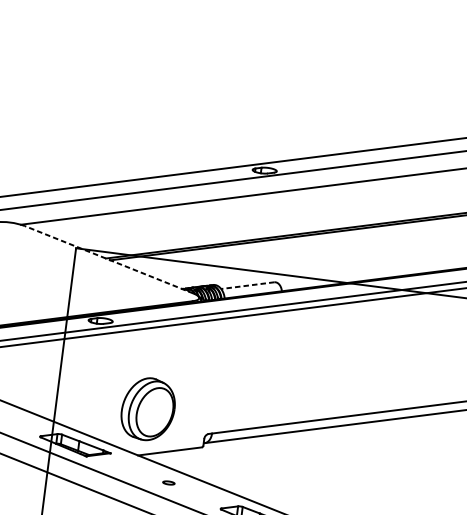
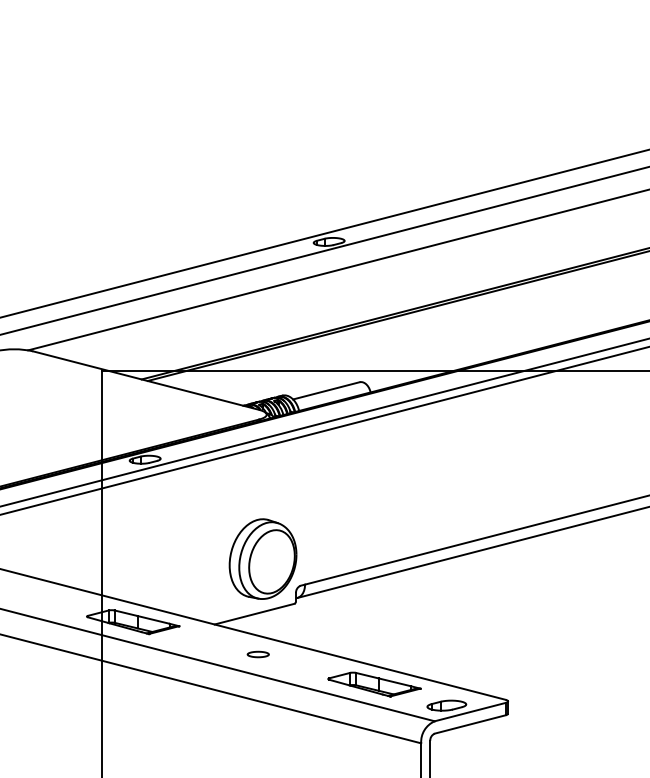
line: (109, 259) -> (146, 380), dashed -> solid
line: (247, 285) -> (325, 390), dashed -> solid
part: (147, 408) -> (262, 558), moved
part: (168, 482) -> (257, 654), size x1.43

